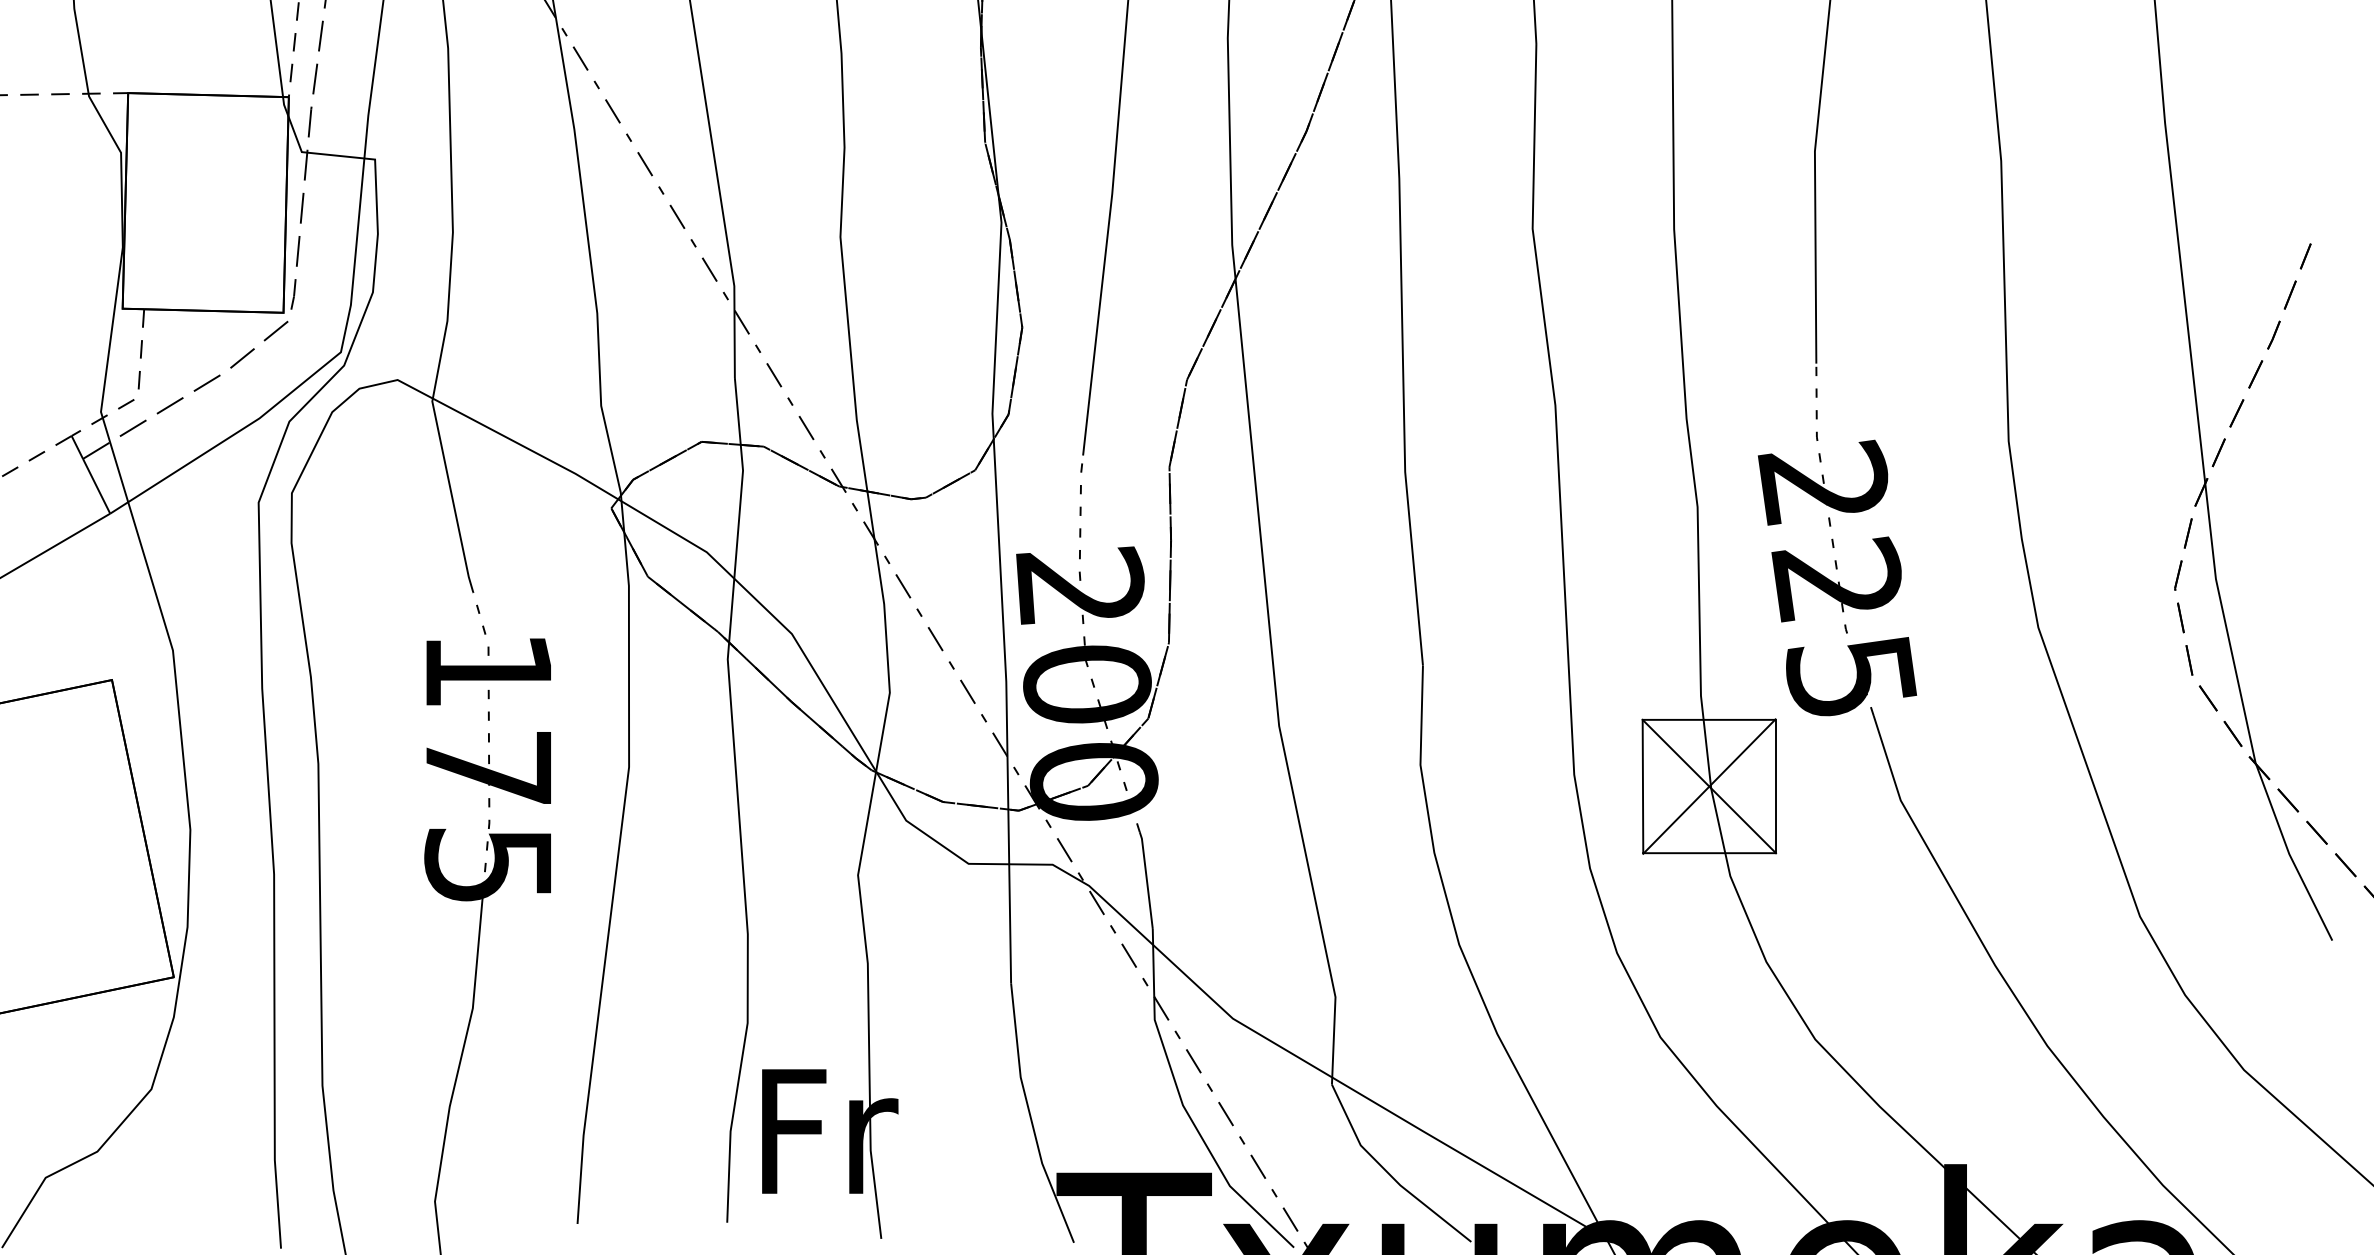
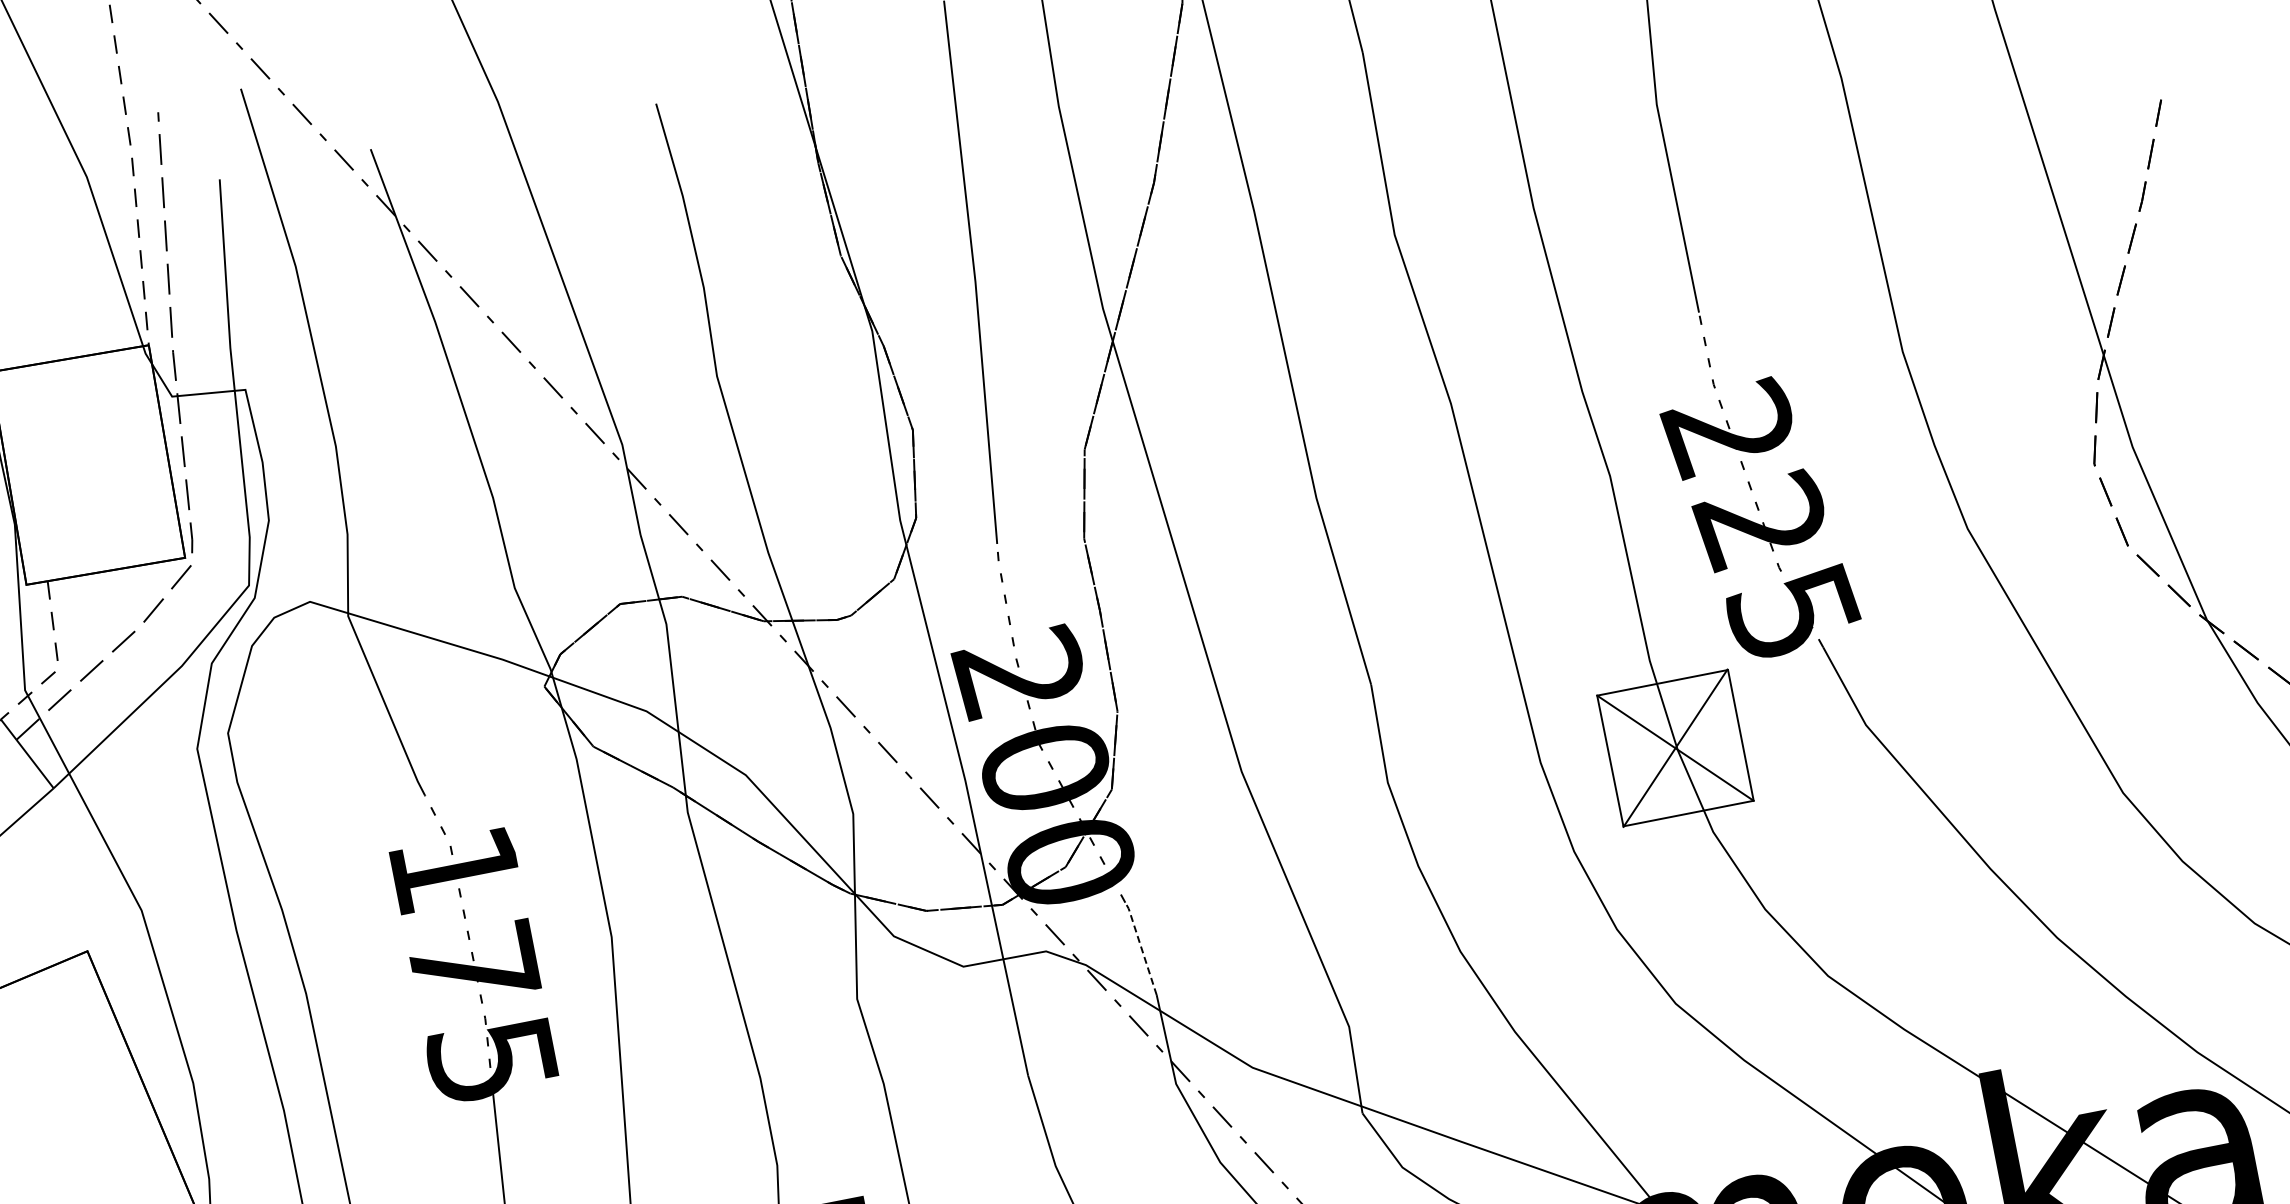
line: (1146, 879) -> (1141, 947), solid -> dashed

